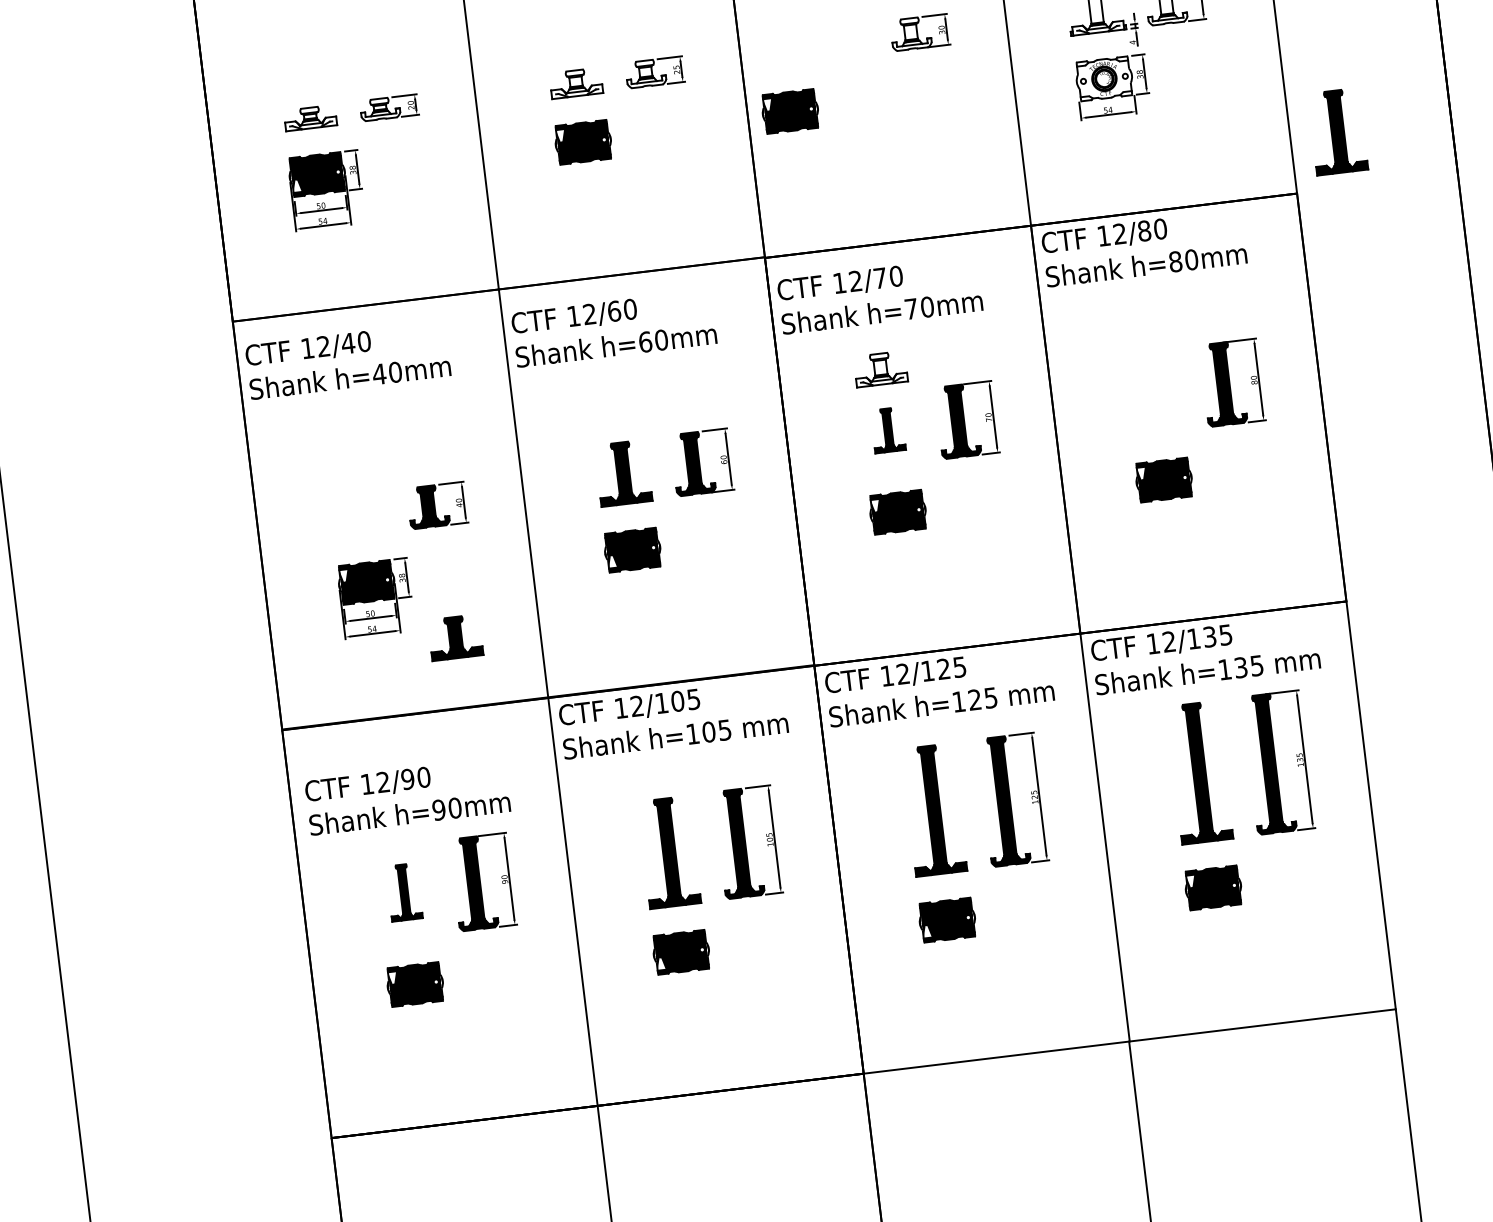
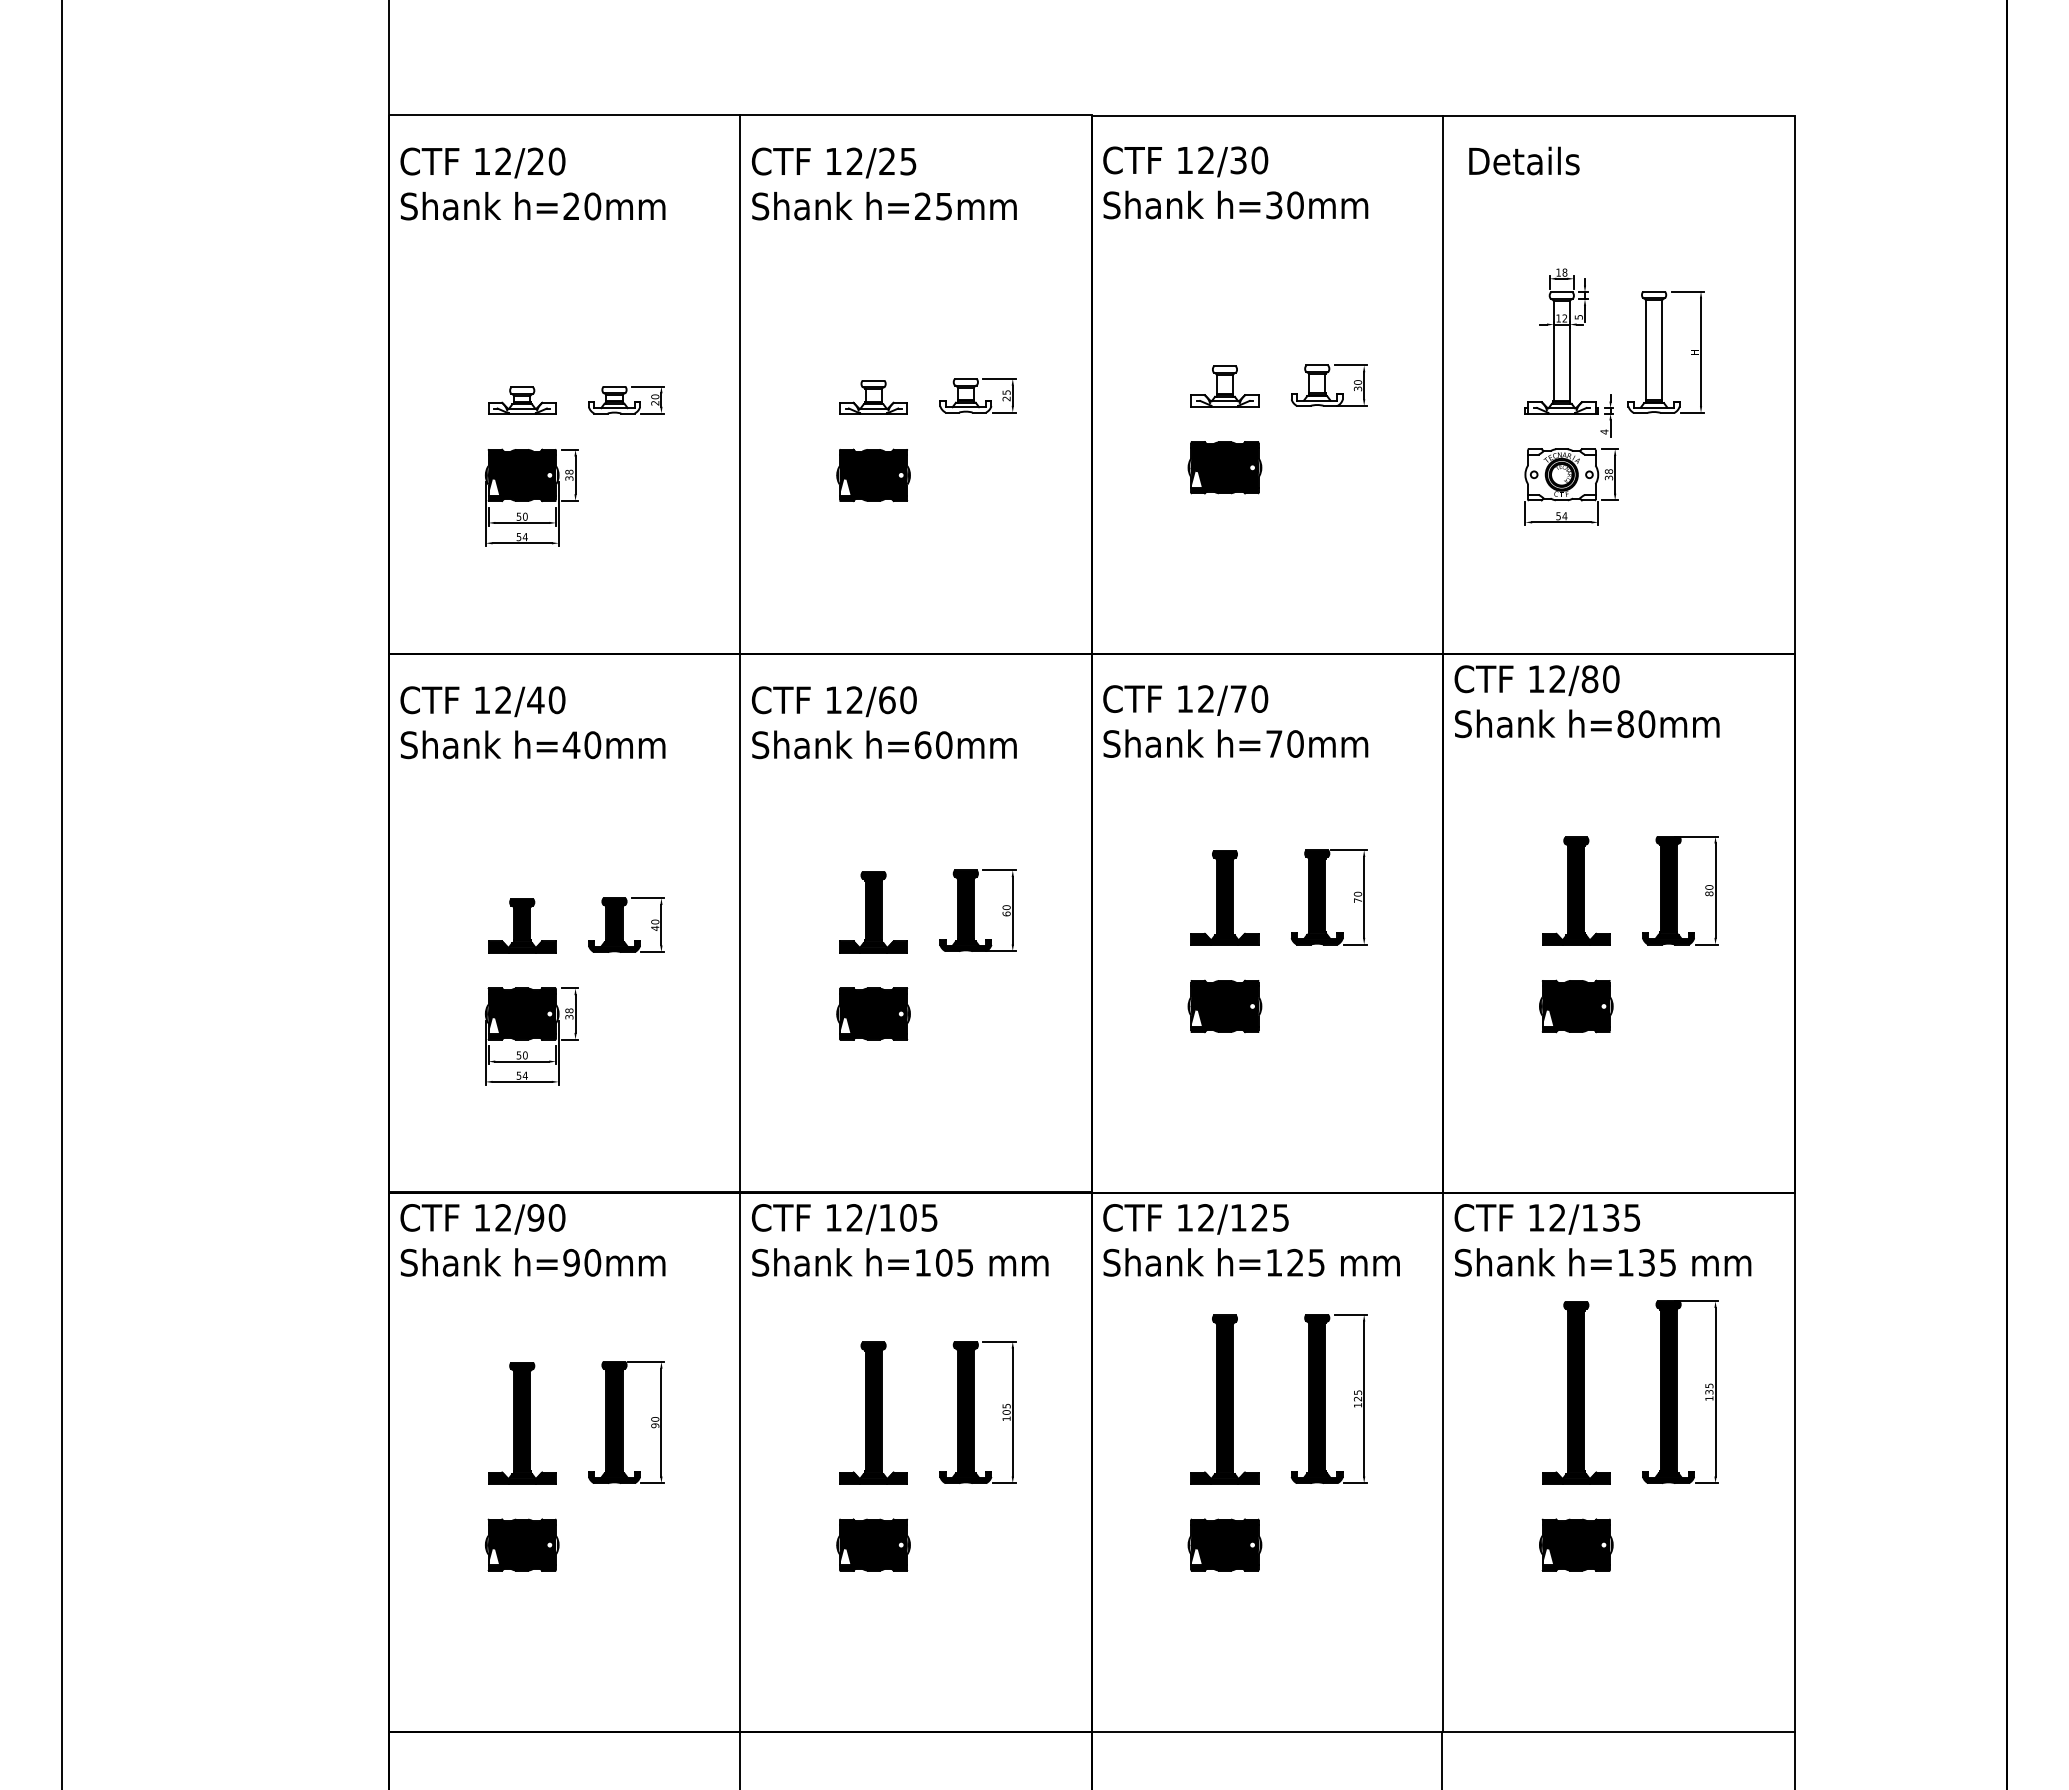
part: (790, 111) -> (1224, 467), moved
part: (1337, 131) -> (1576, 890), moved
part: (880, 369) -> (1224, 386), moved
part: (887, 429) -> (1224, 897), size x1.67
part: (455, 637) -> (522, 925), moved
text: (407, 796) -> (532, 1240), moved
part: (404, 892) -> (522, 1423), size x1.67

